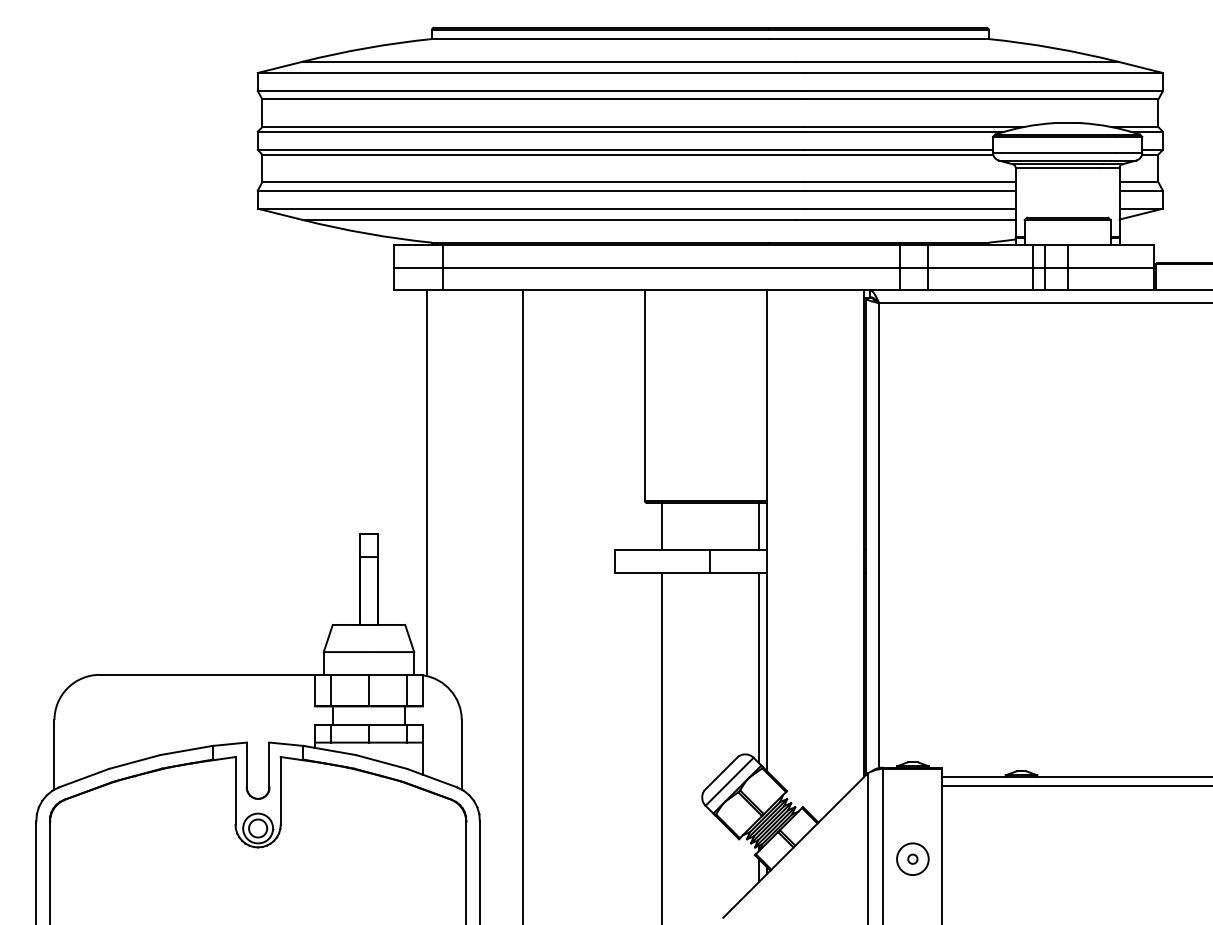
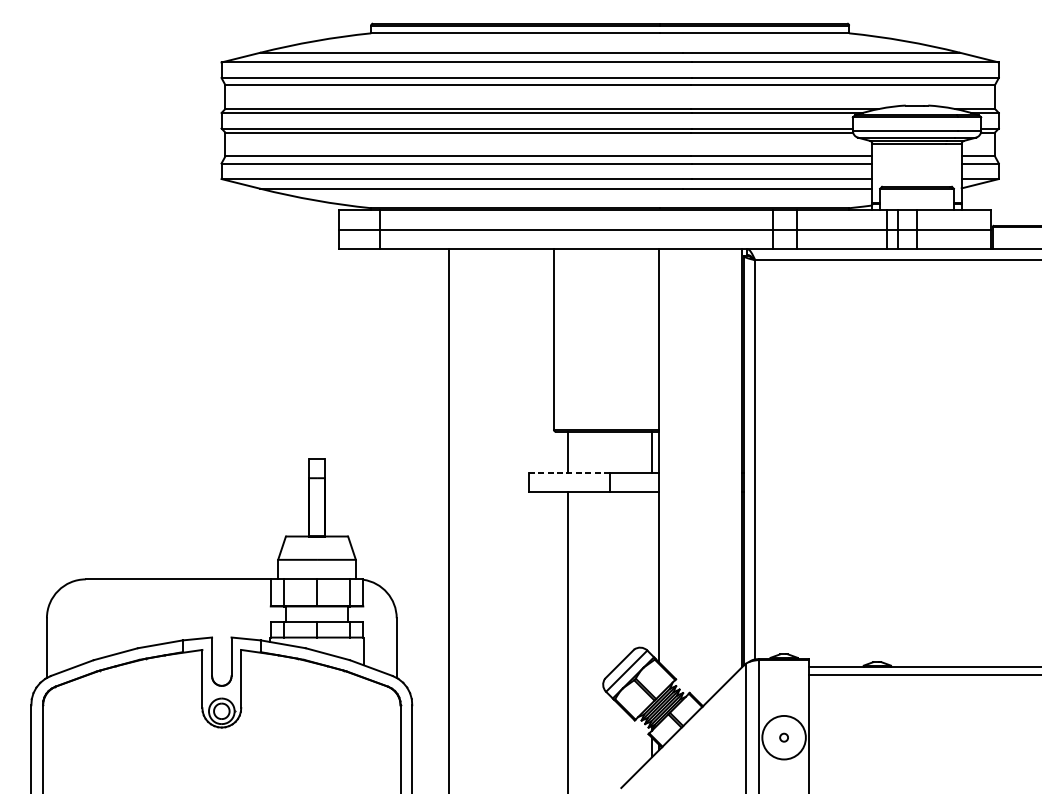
line: (426, 483) -> (366, 415), removed
line: (662, 550) -> (569, 472), solid -> dashed
line: (759, 668) -> (652, 573), removed
circle: (912, 859) -> (783, 737), size x1.6

